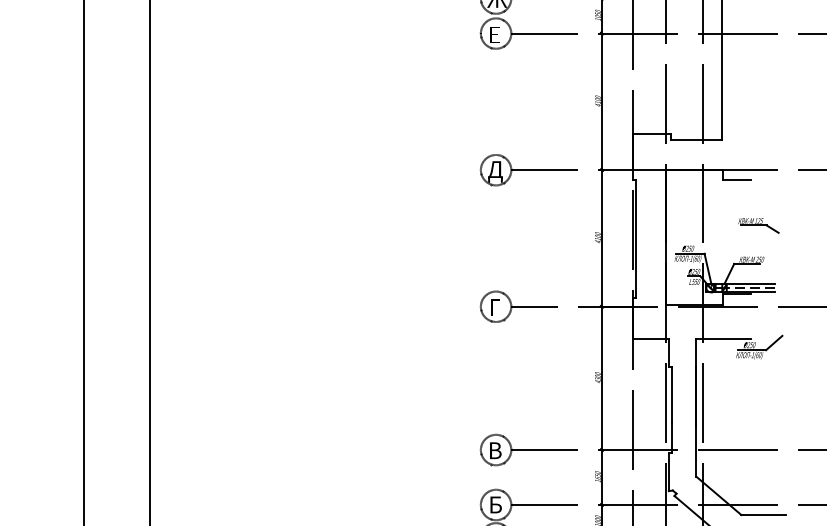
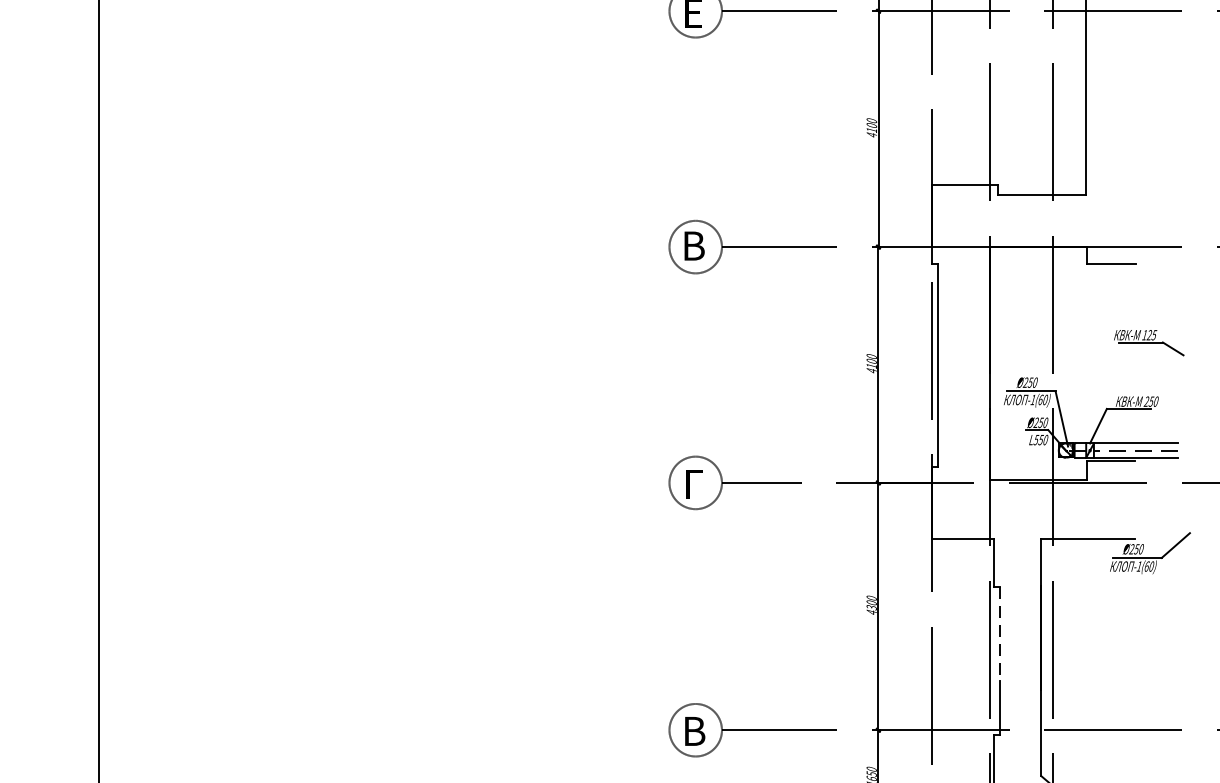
text: (495, 171) -> (694, 249), Д -> В
line: (672, 394) -> (1000, 634), solid -> dashed

